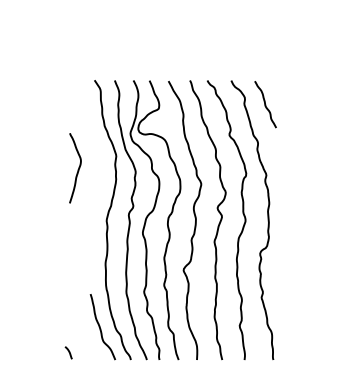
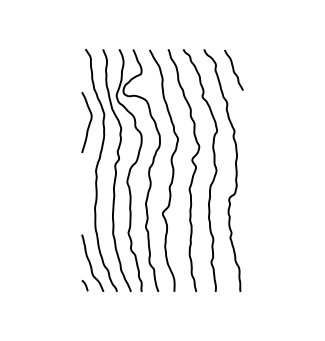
curve: (77, 169) -> (88, 123), moved
curve: (68, 351) -> (84, 284), moved

